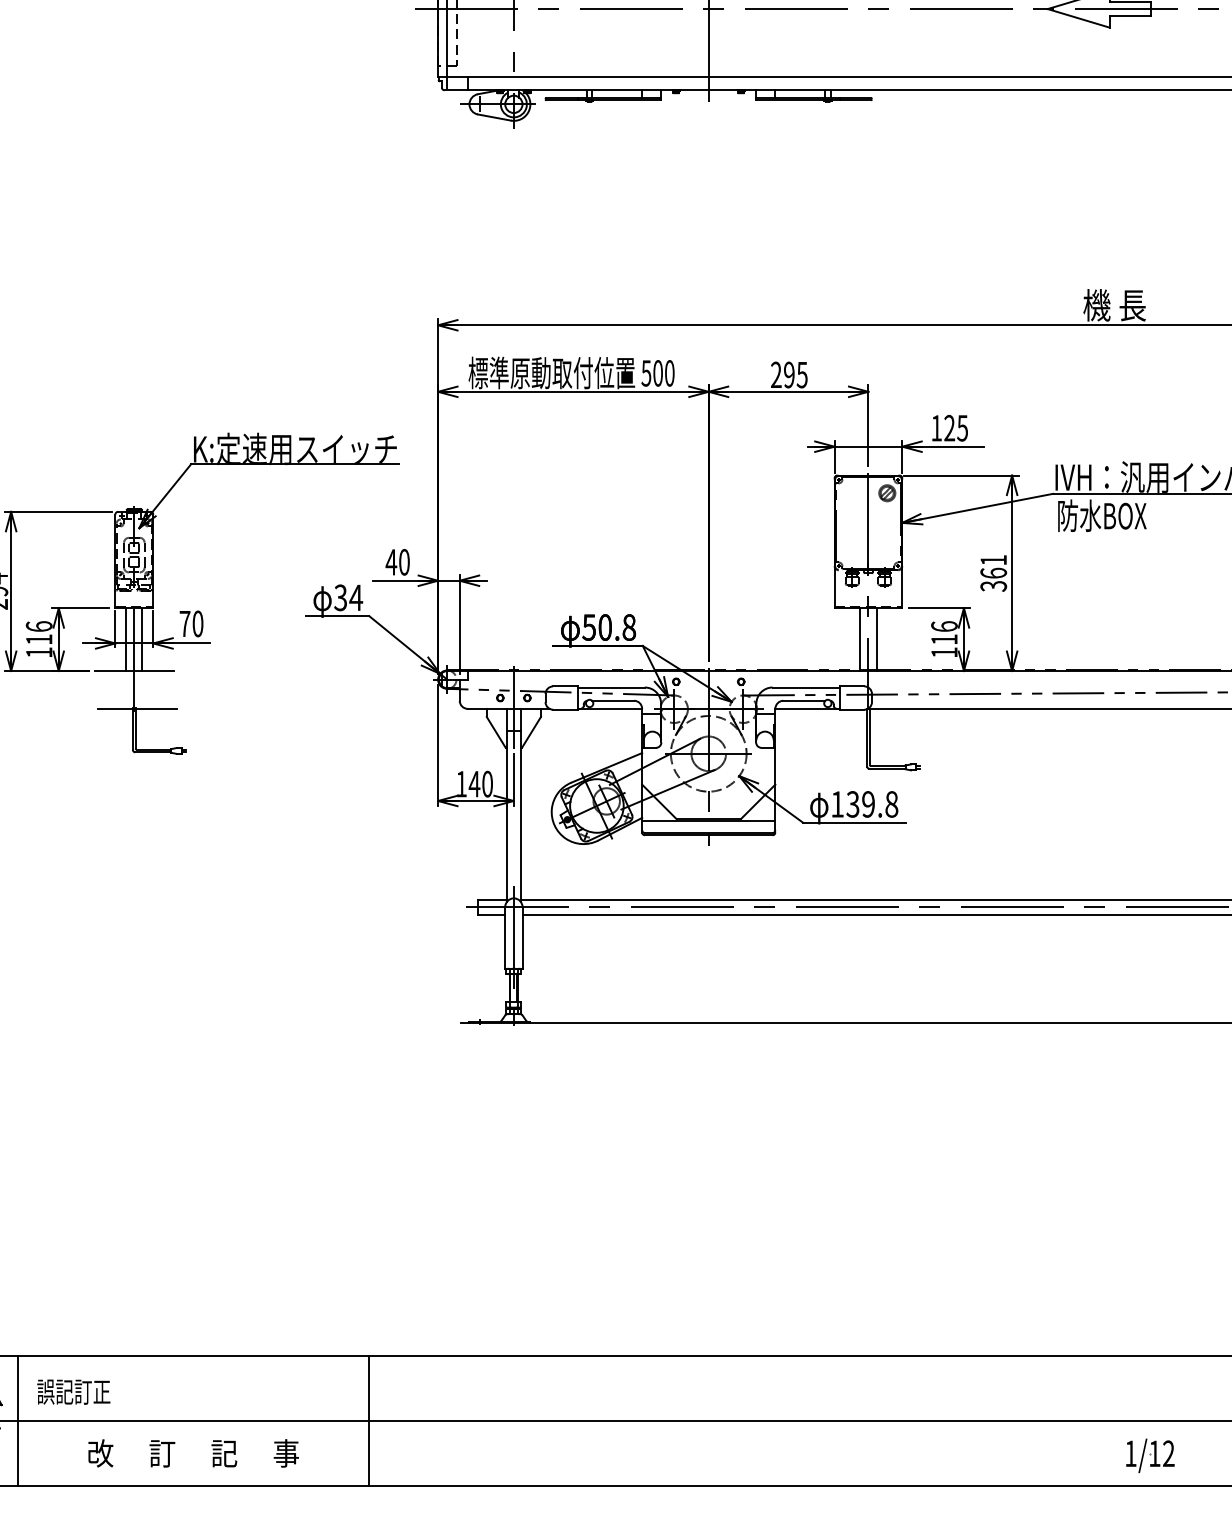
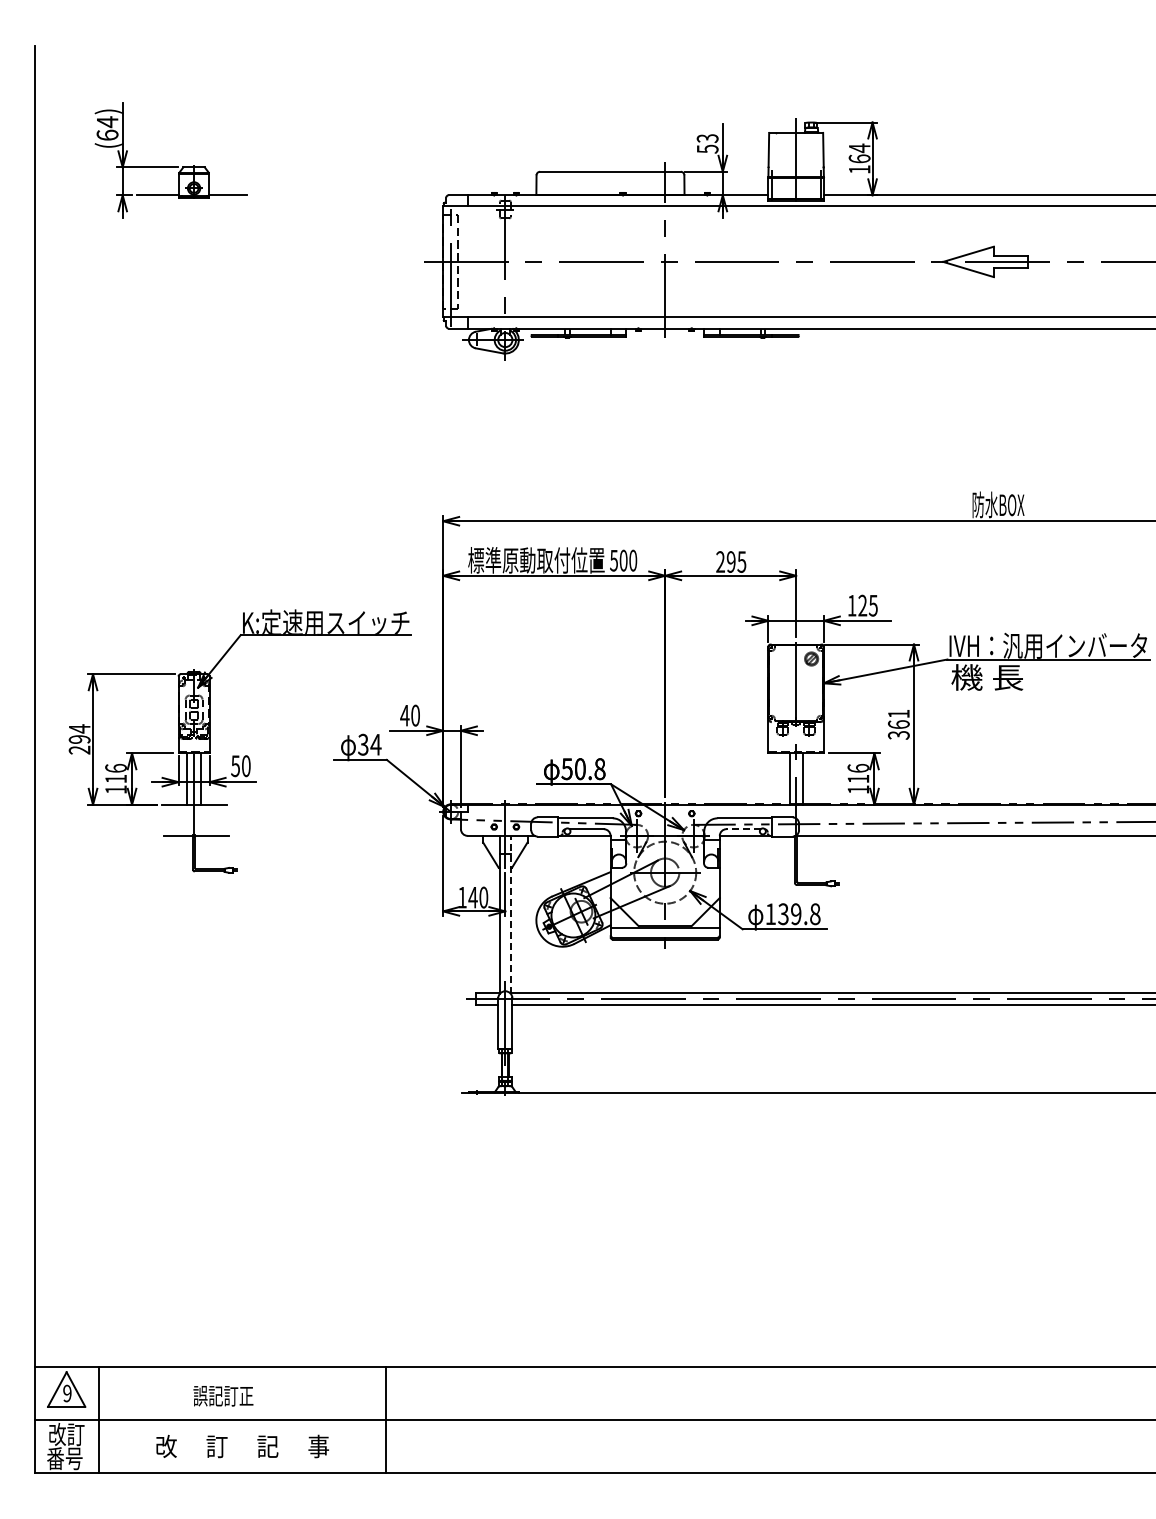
text: (1115, 304) -> (998, 504), 機 長 -> 防水BOX
text: (1101, 515) -> (987, 677), 防水BOX -> 機 長
text: (184, 624) -> (235, 766), 70 -> 50
line: (804, 701) -> (743, 829), solid -> dashed
line: (520, 804) -> (510, 914), solid -> dashed
text: (73, 1392) -> (223, 1396), moved
part: (1150, 1455) -> (1027, 1448), removed

